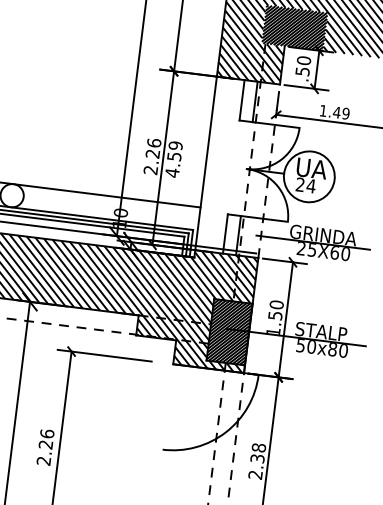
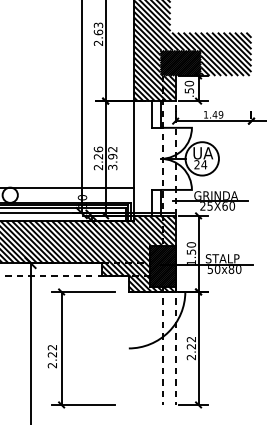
text: (173, 159) -> (112, 158), 4.59 -> 3.92
text: (47, 433) -> (52, 347), 2.26 -> 2.22
text: (258, 452) -> (191, 342), 2.38 -> 2.22

